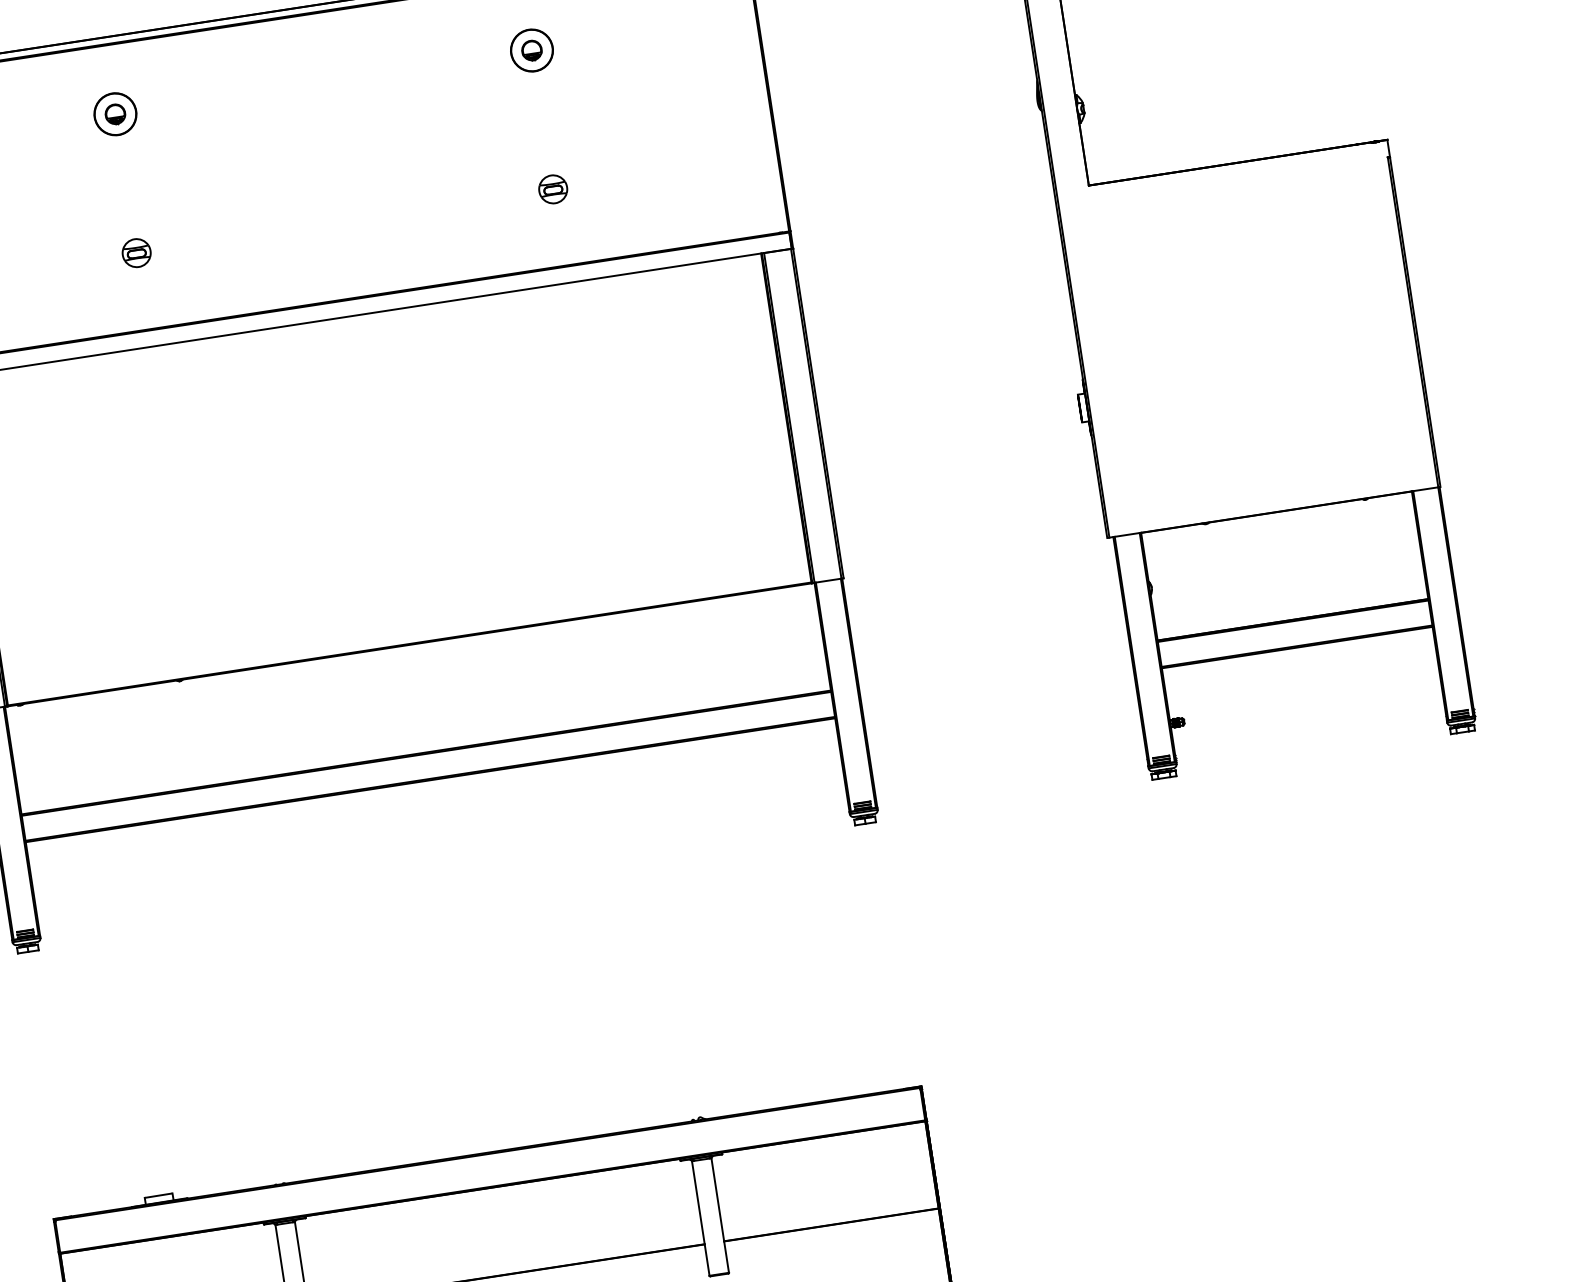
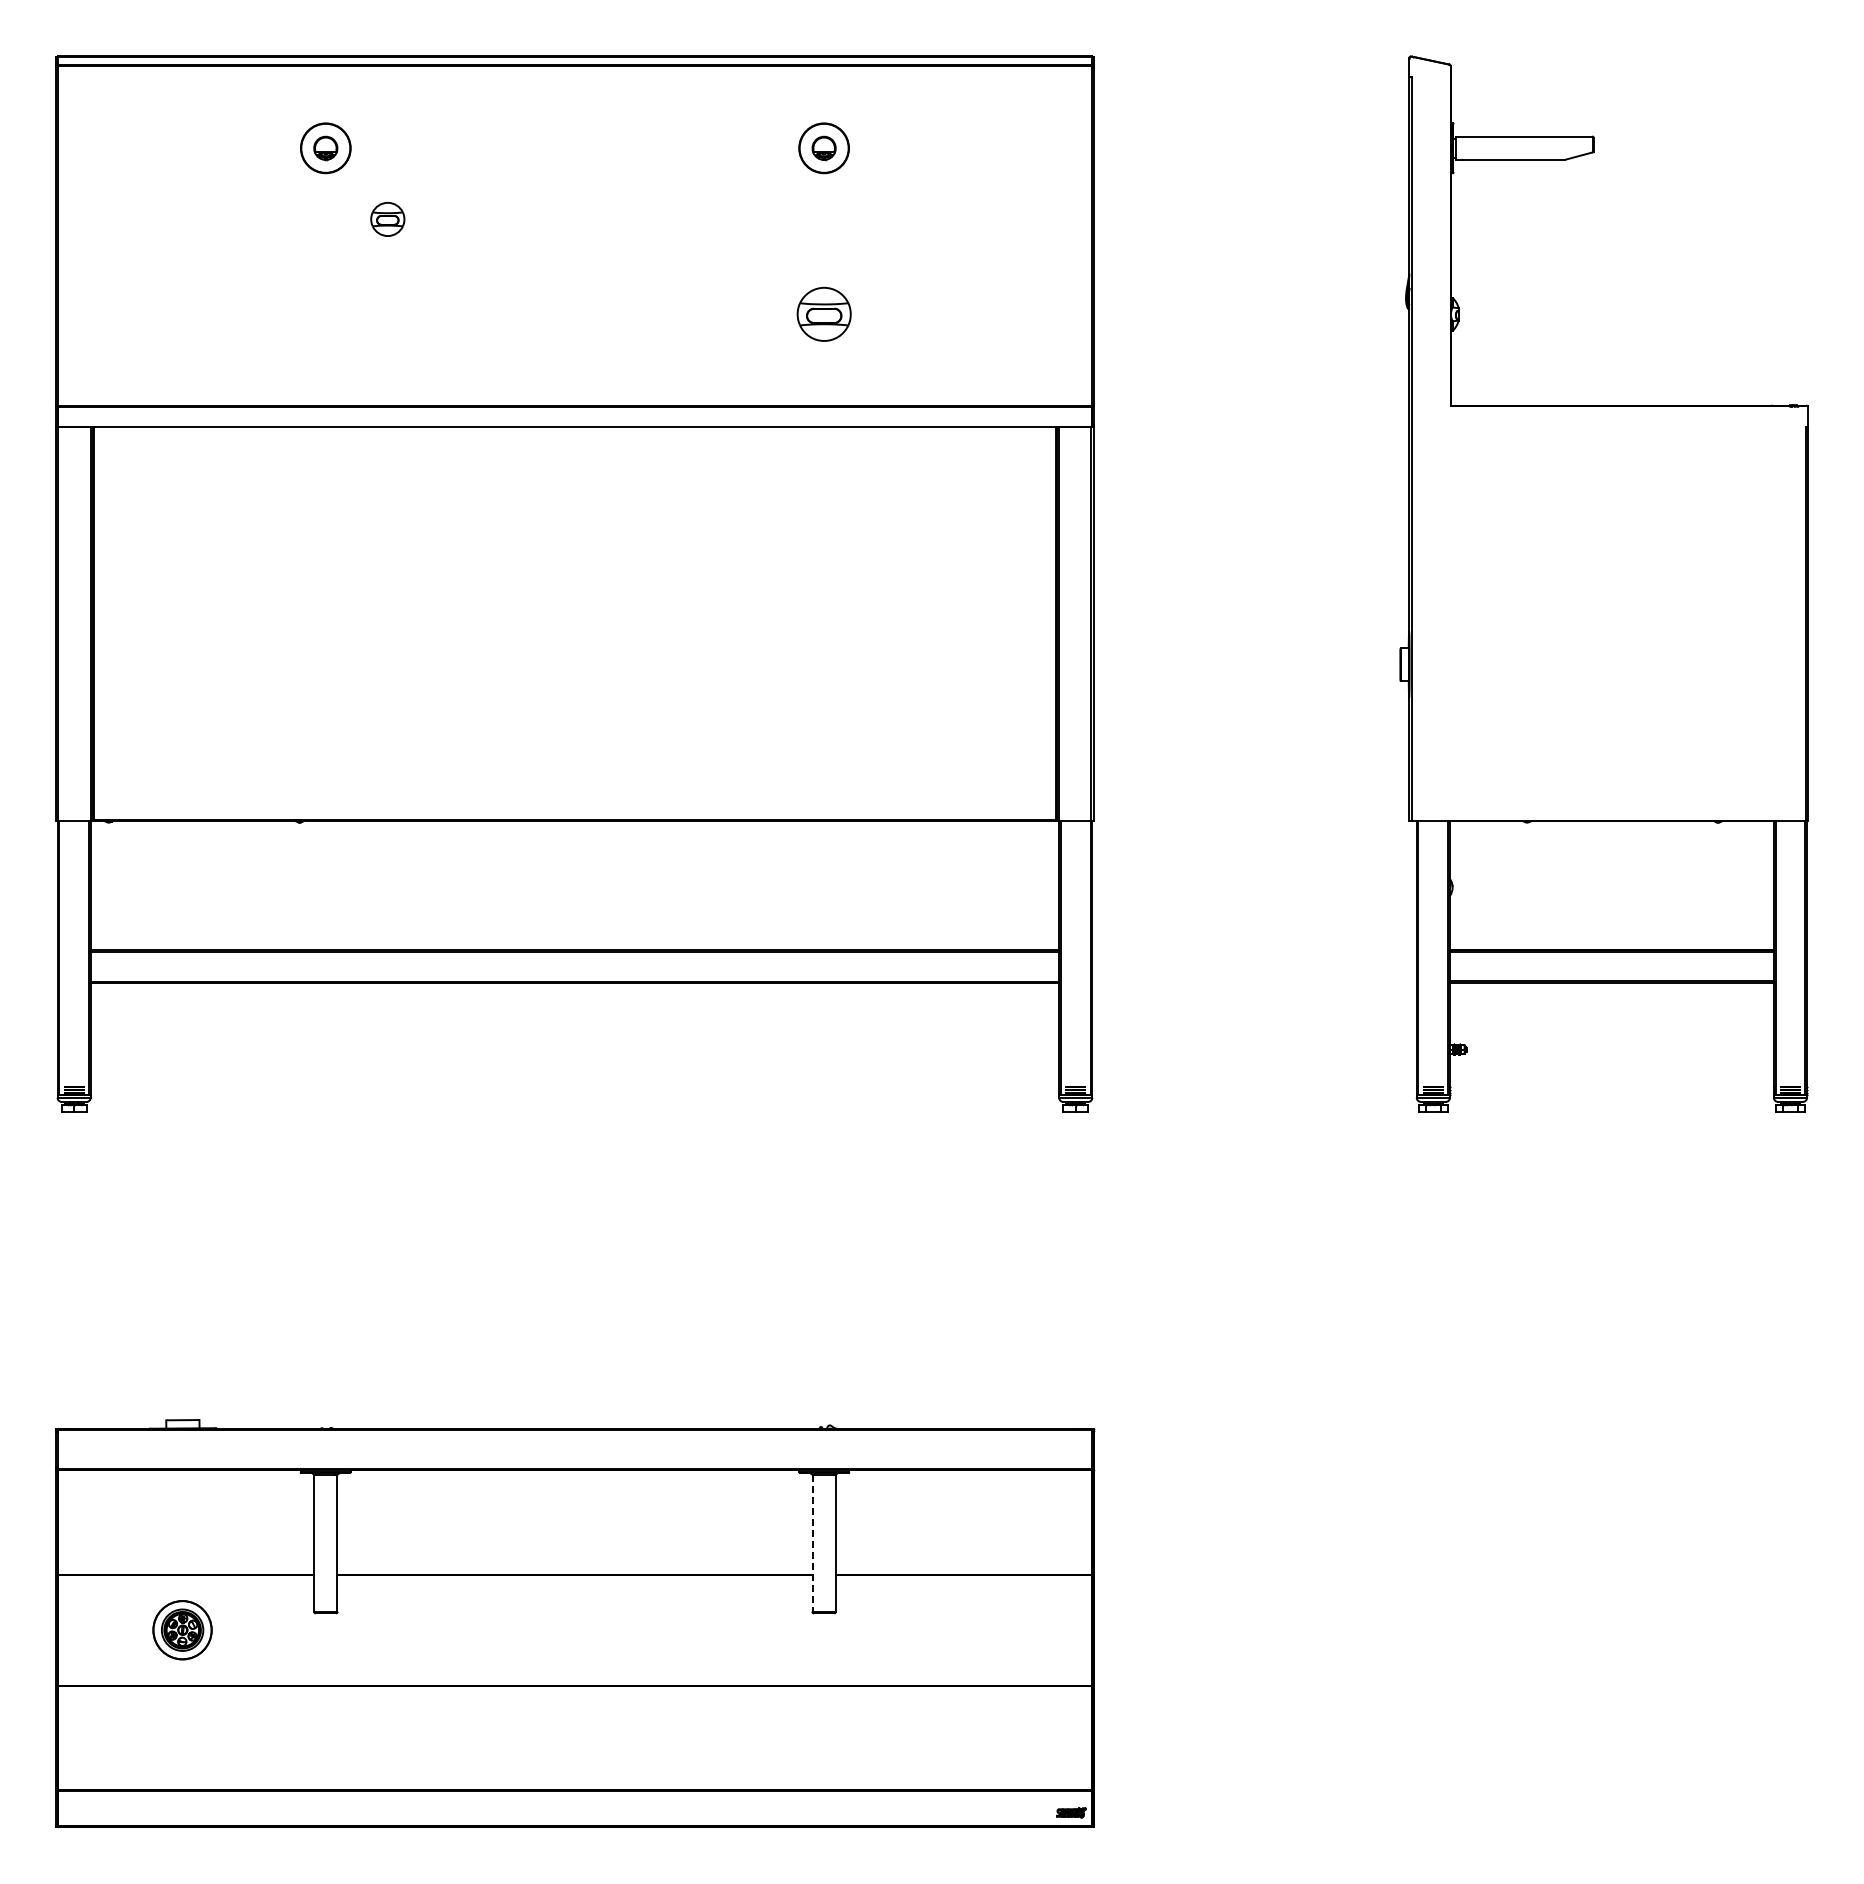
part: (552, 189) -> (823, 314), size x1.6
part: (136, 253) -> (387, 219), moved
line: (700, 1218) -> (812, 1543), solid -> dashed

